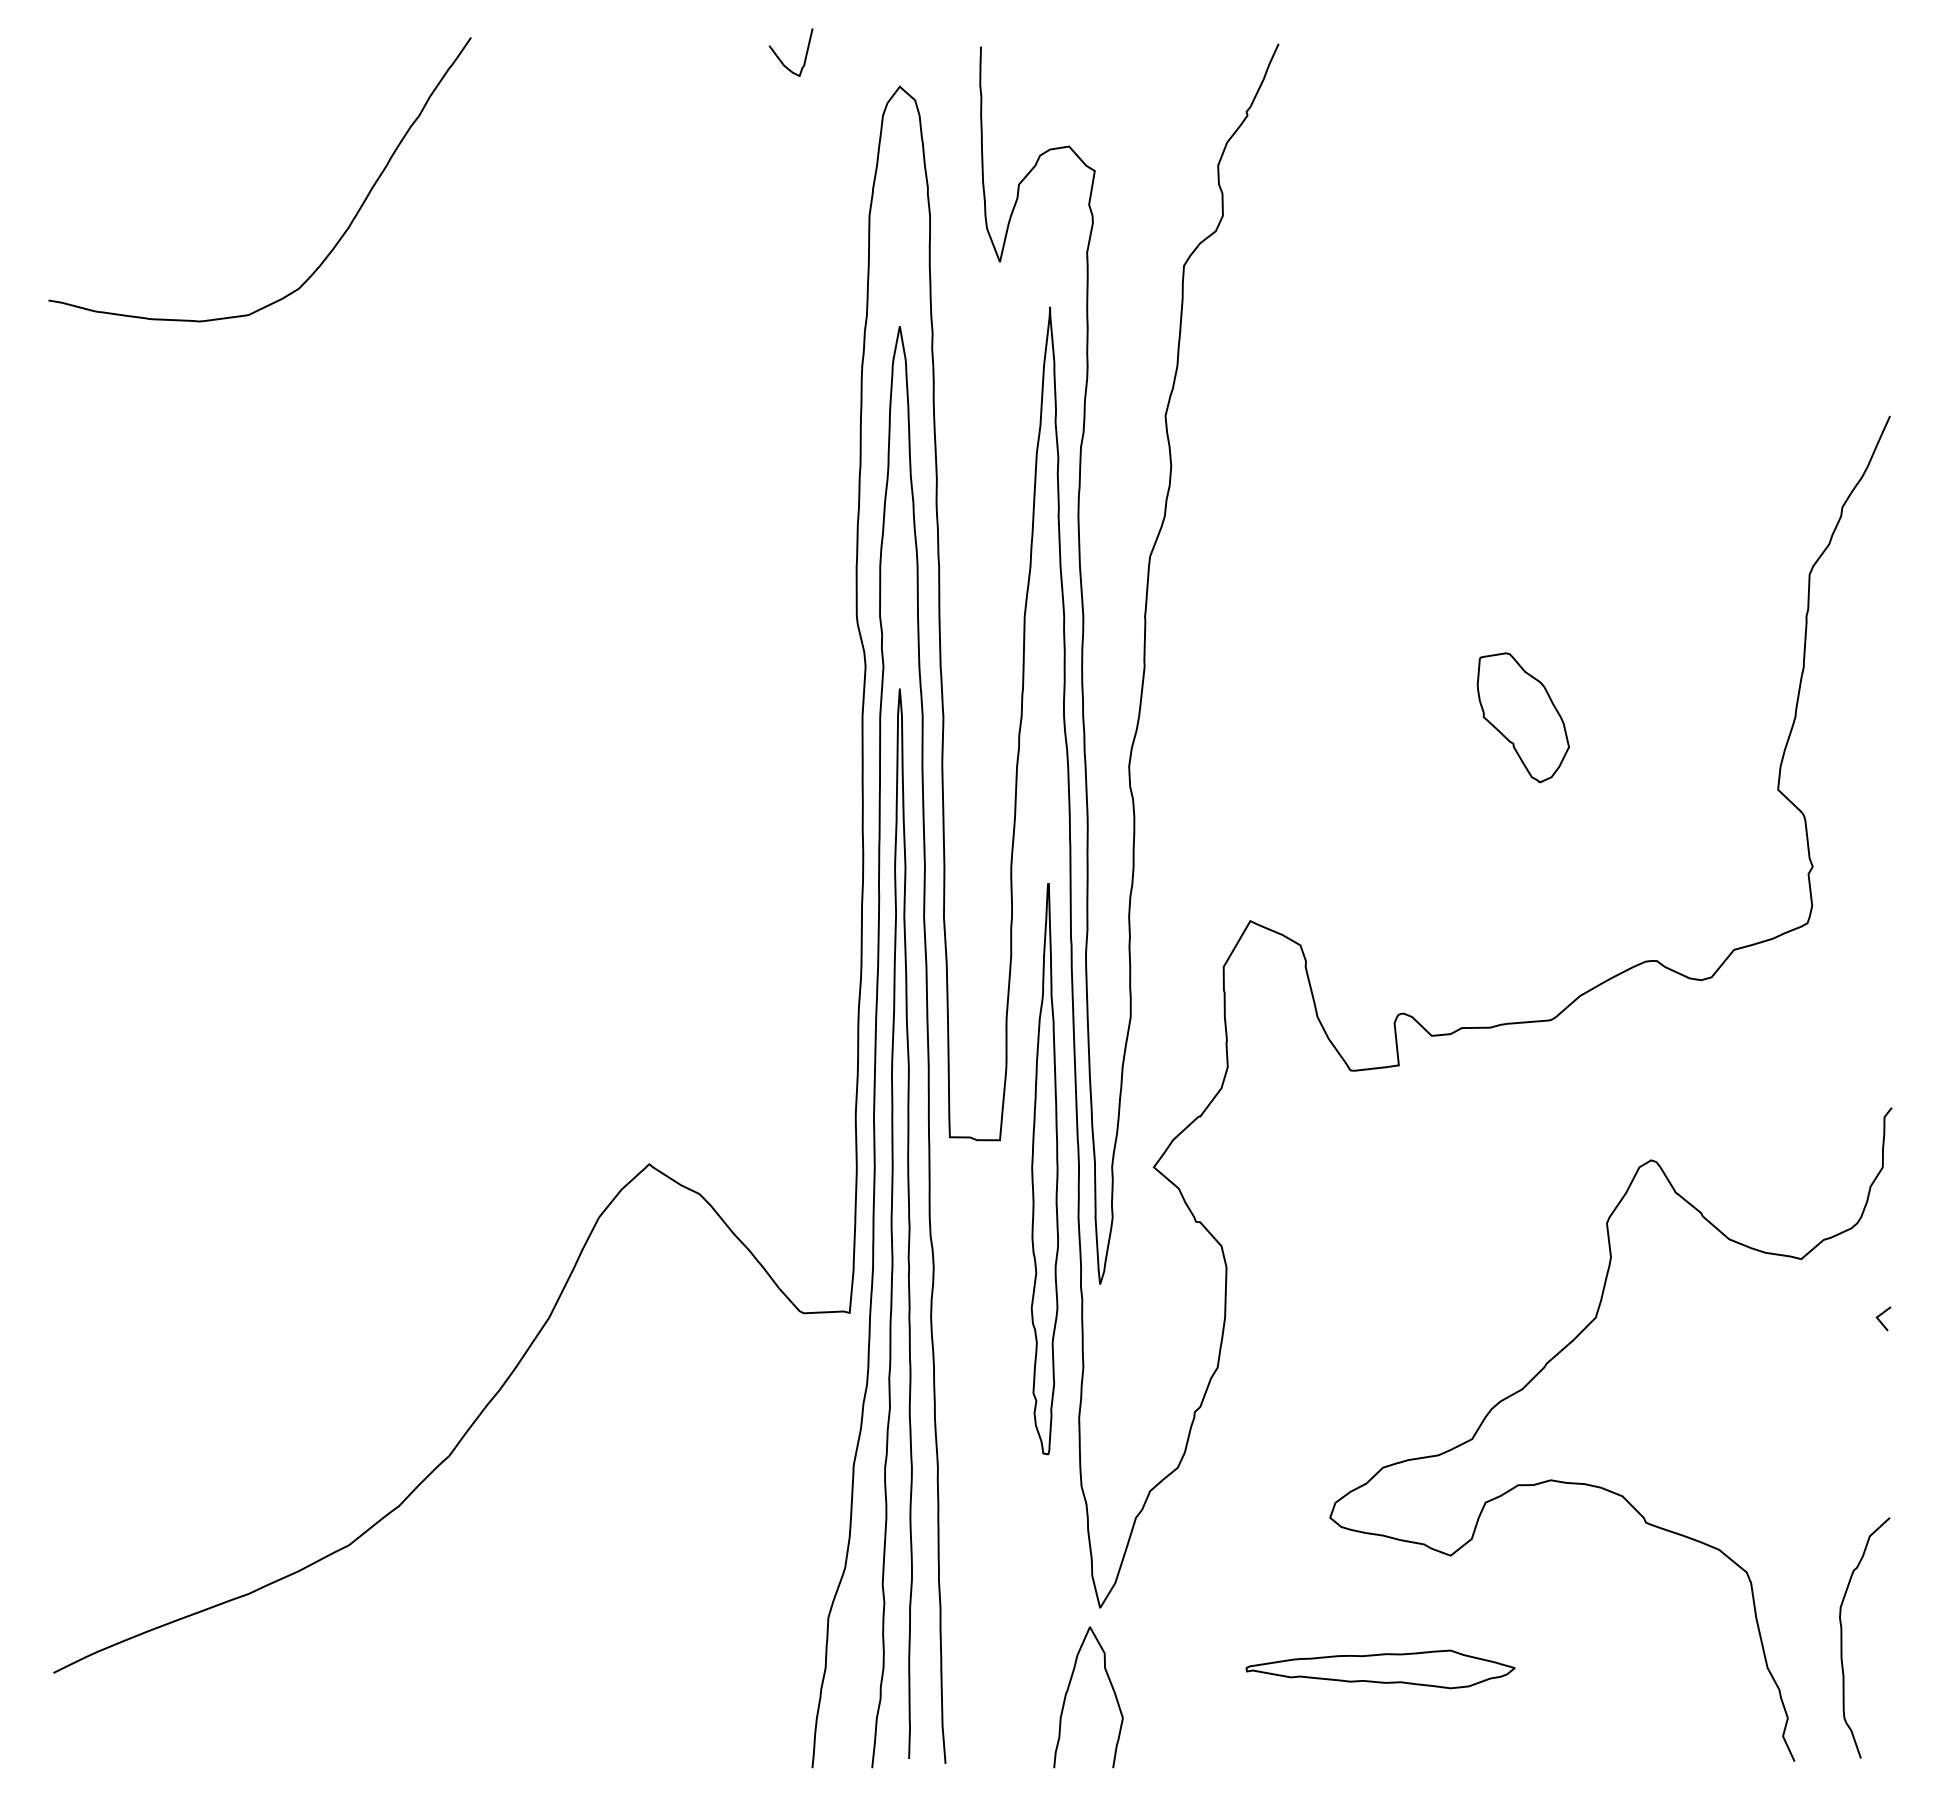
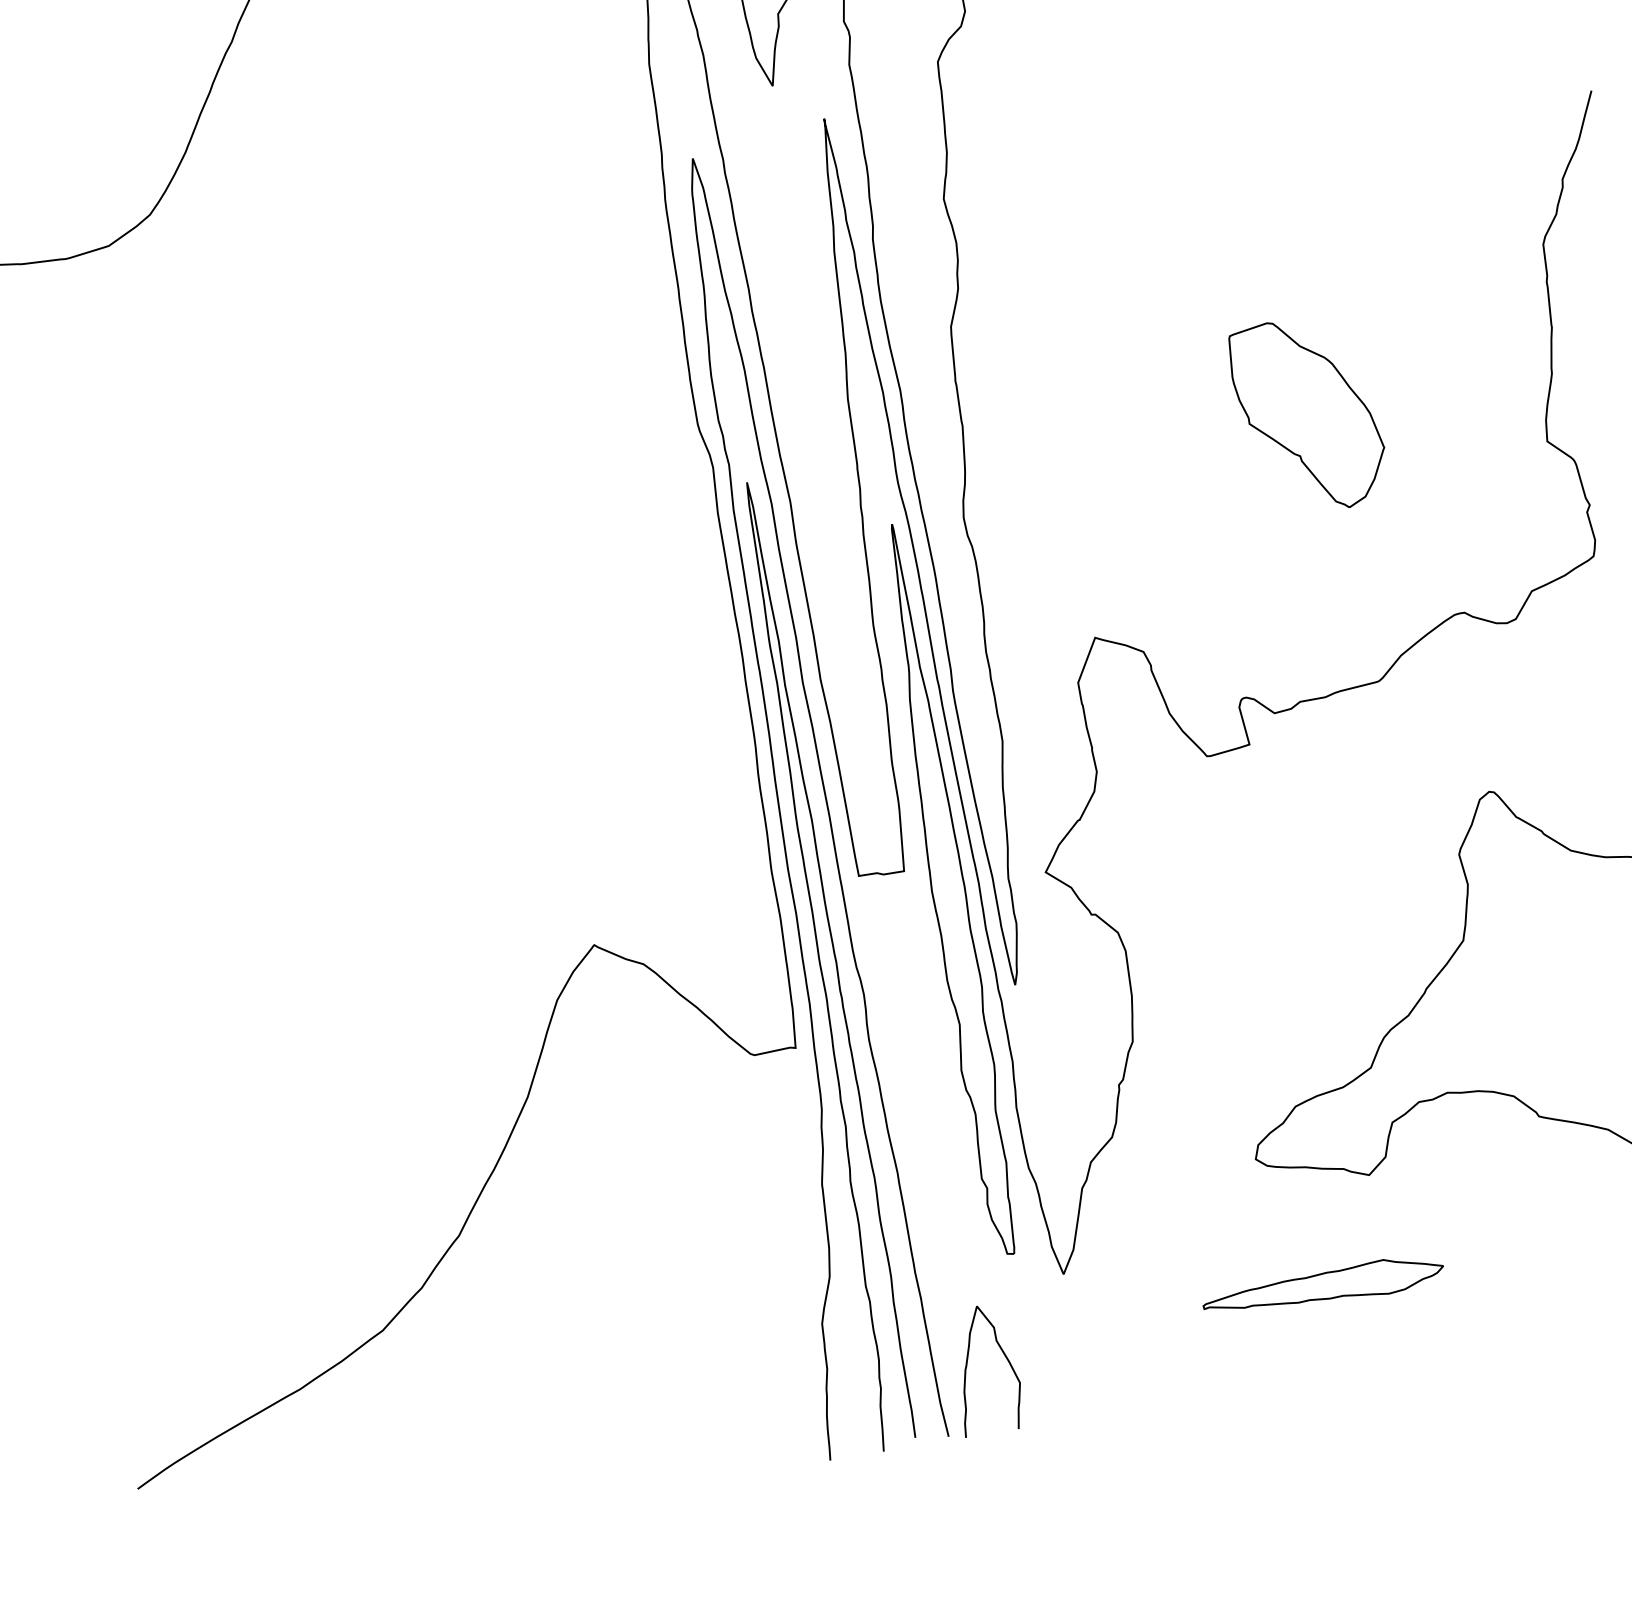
part: (1523, 717) -> (1308, 414), size x1.67
part: (1044, 1168) -> (948, 889), size x1.43
curve: (1068, 1690) -> (967, 1366), moved

